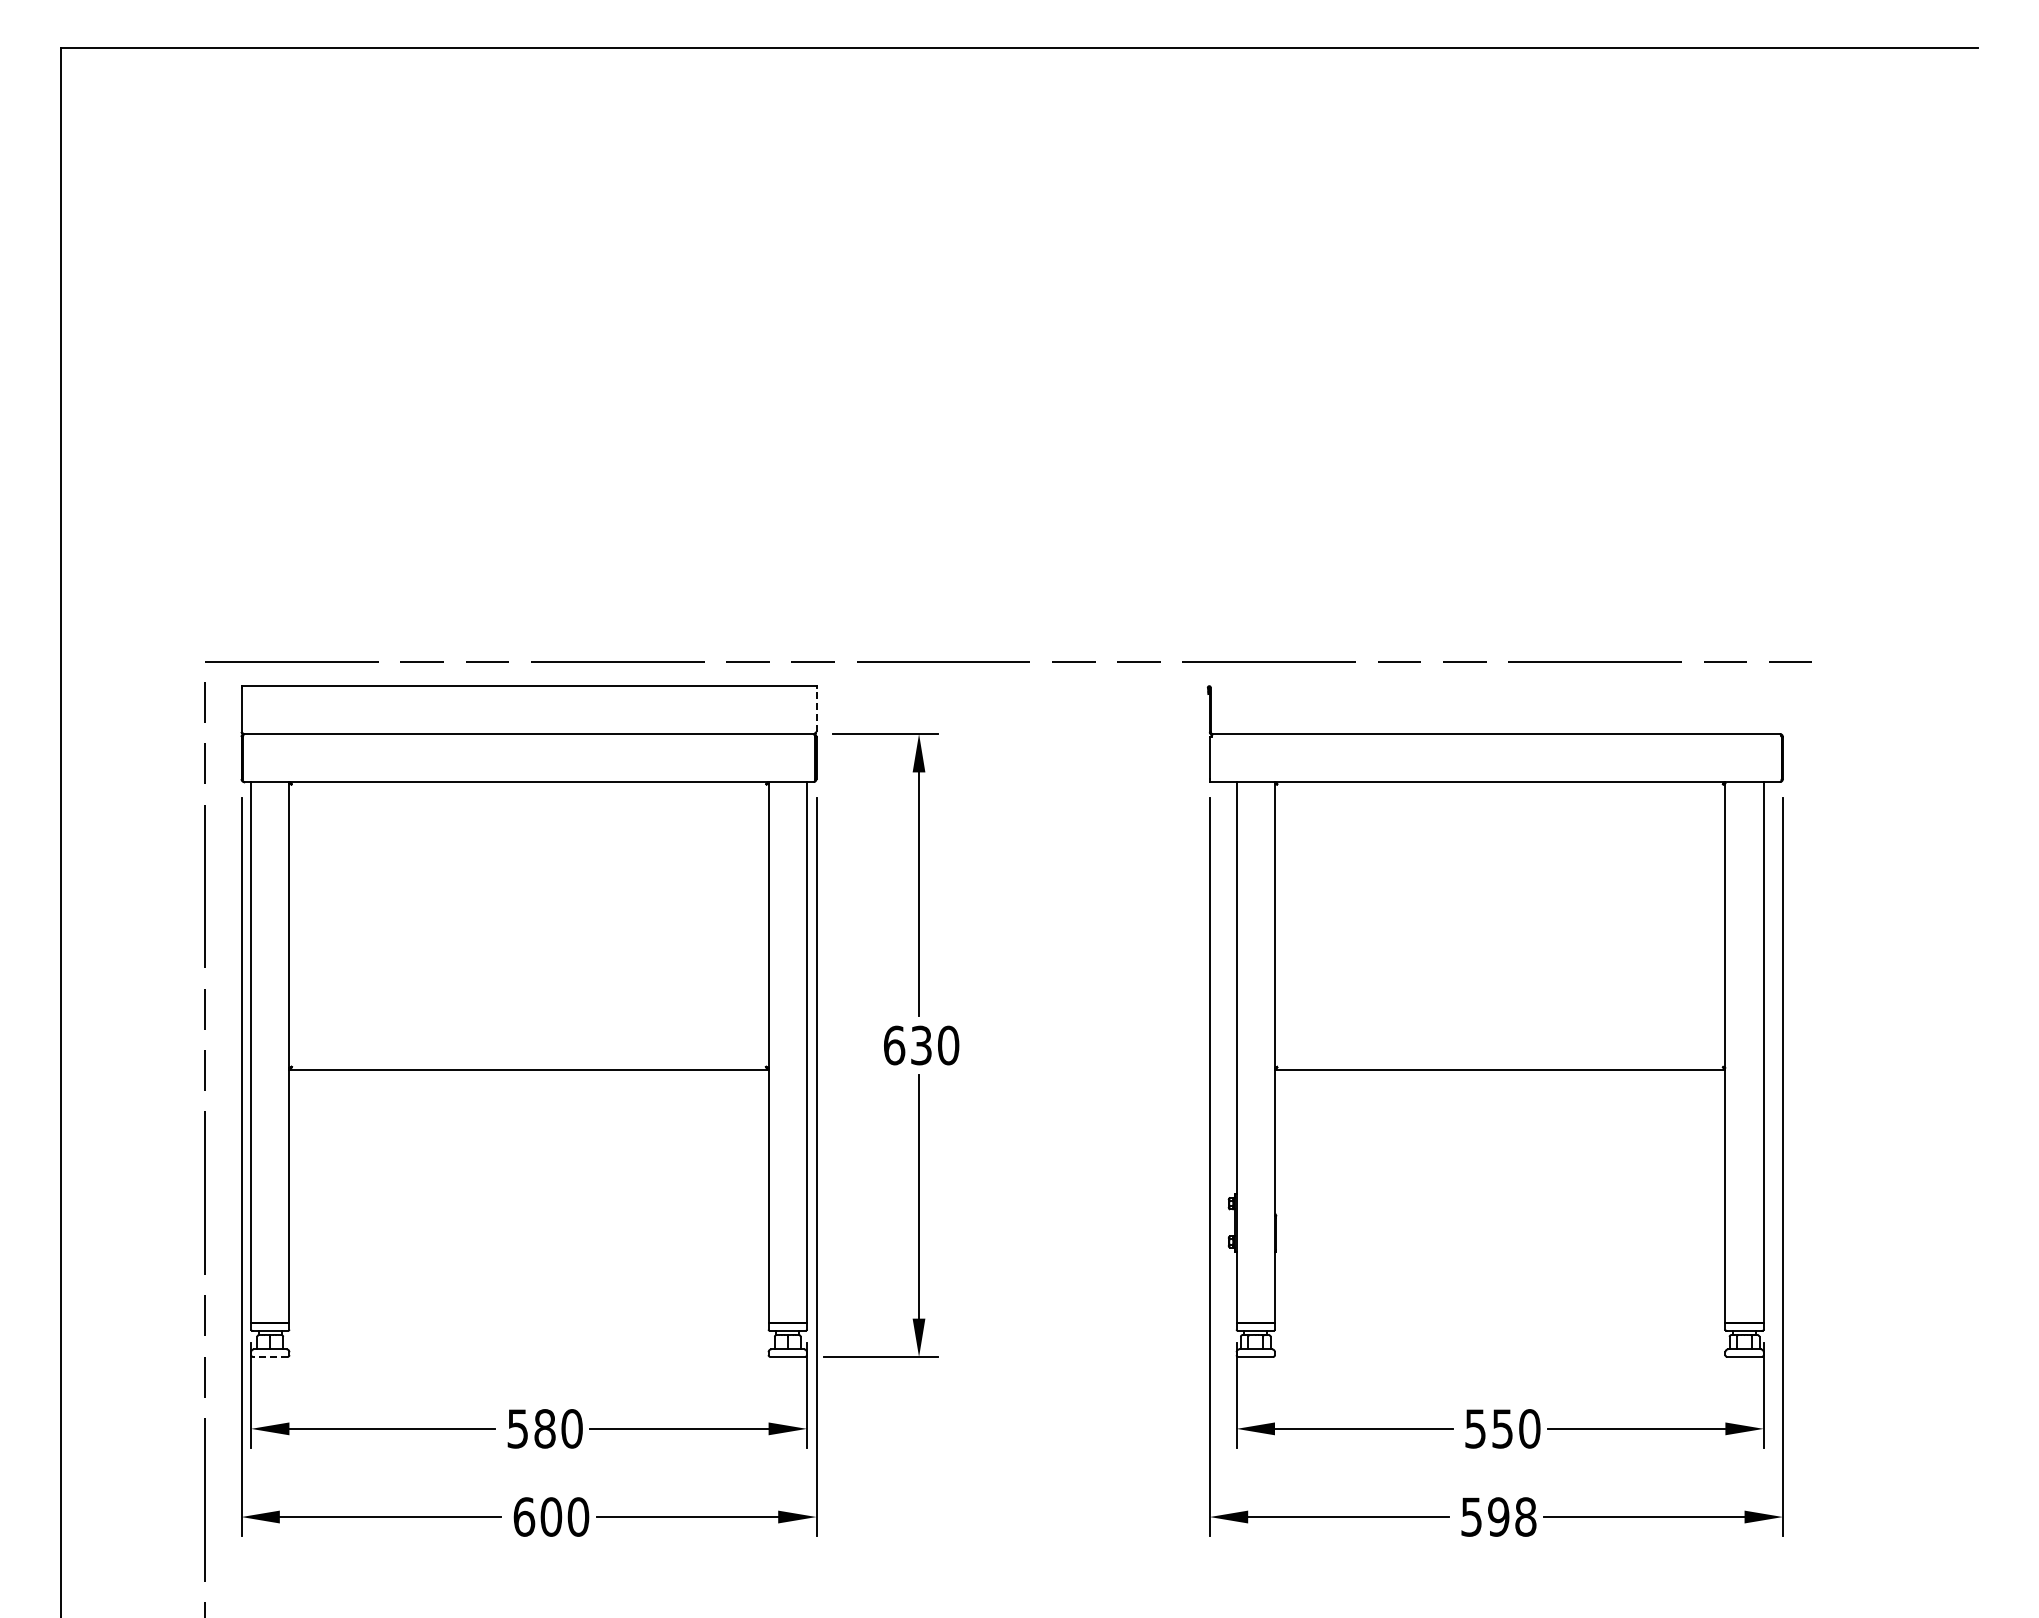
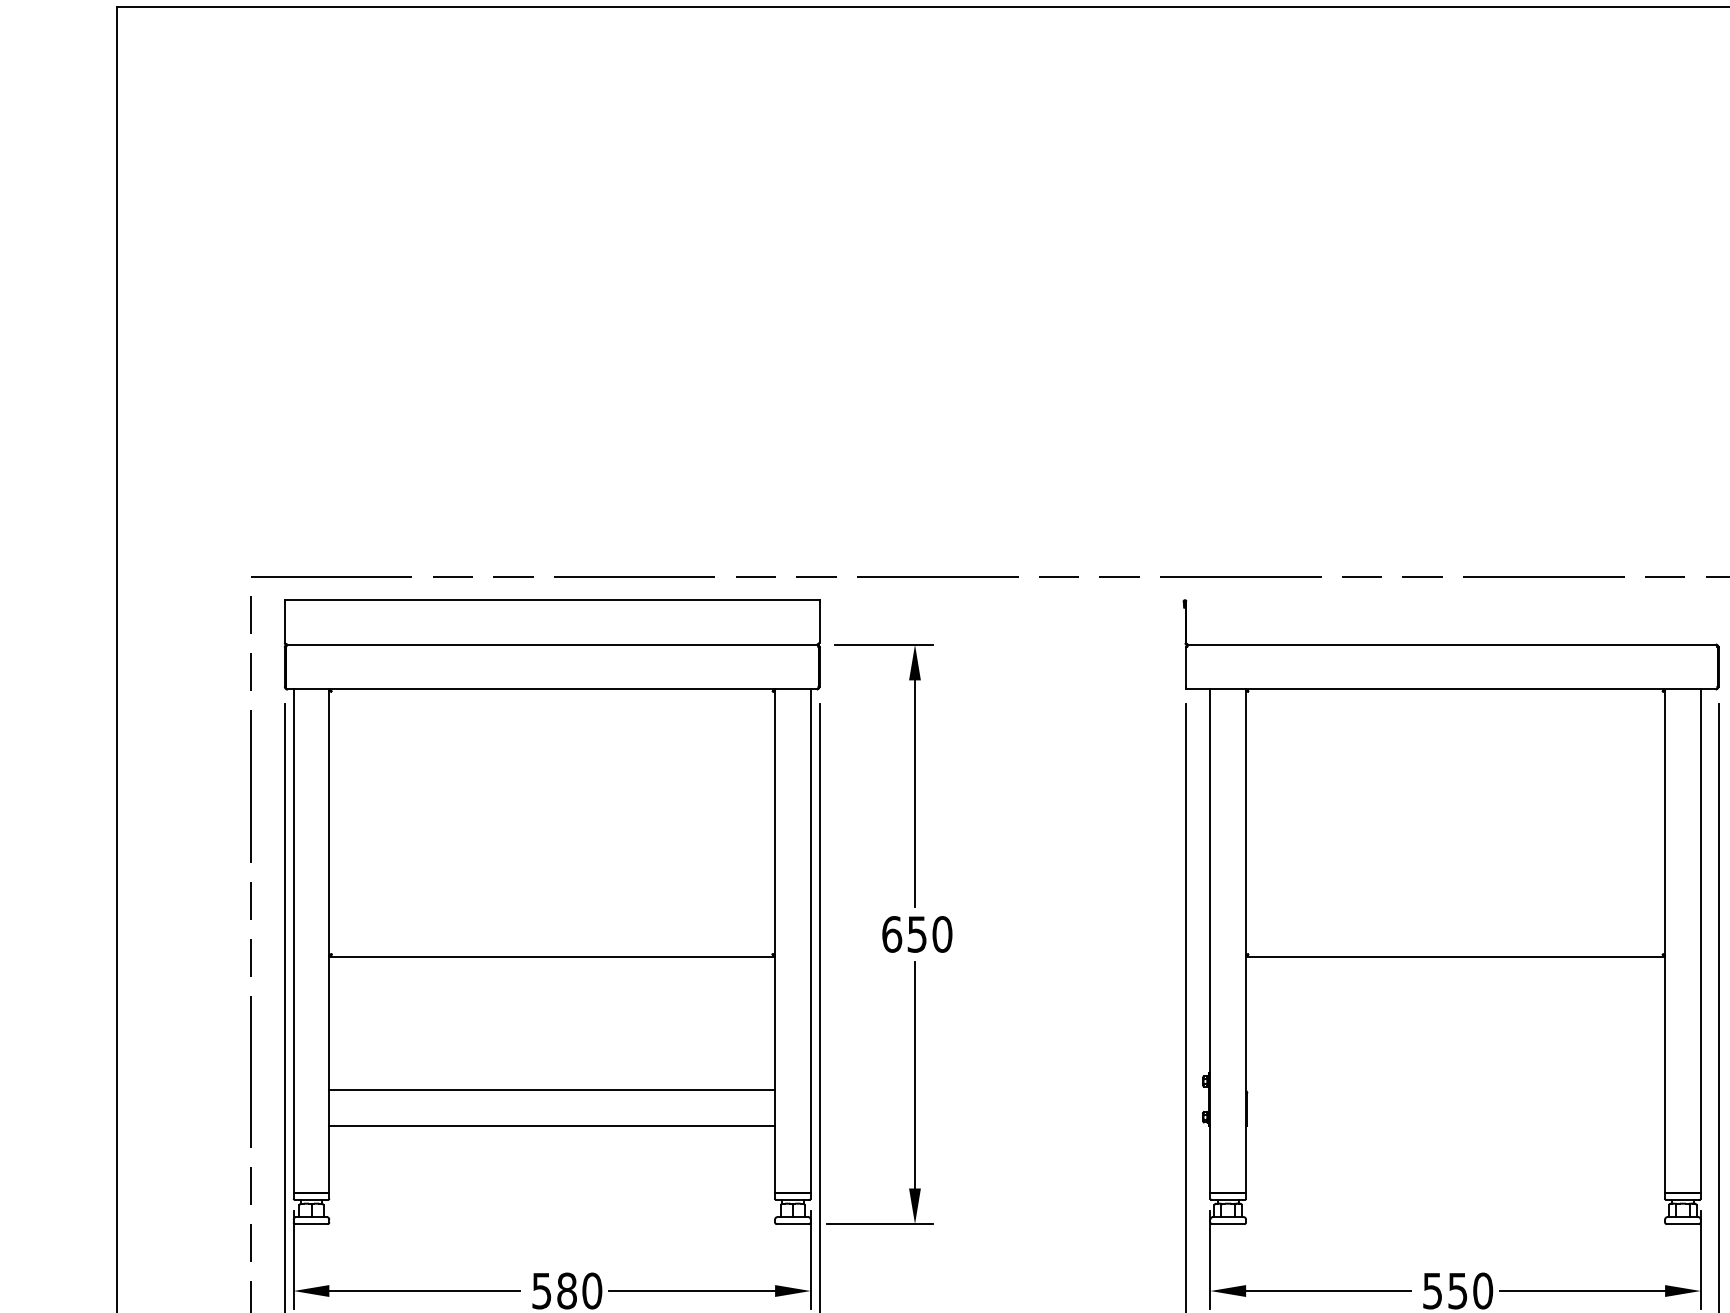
line: (816, 709) -> (819, 621), dashed -> solid
text: (921, 1044) -> (917, 933), 630 -> 650
line: (528, 1213) -> (551, 1090), added
line: (528, 1251) -> (551, 1126), added
line: (269, 1357) -> (310, 1224), dashed -> solid

